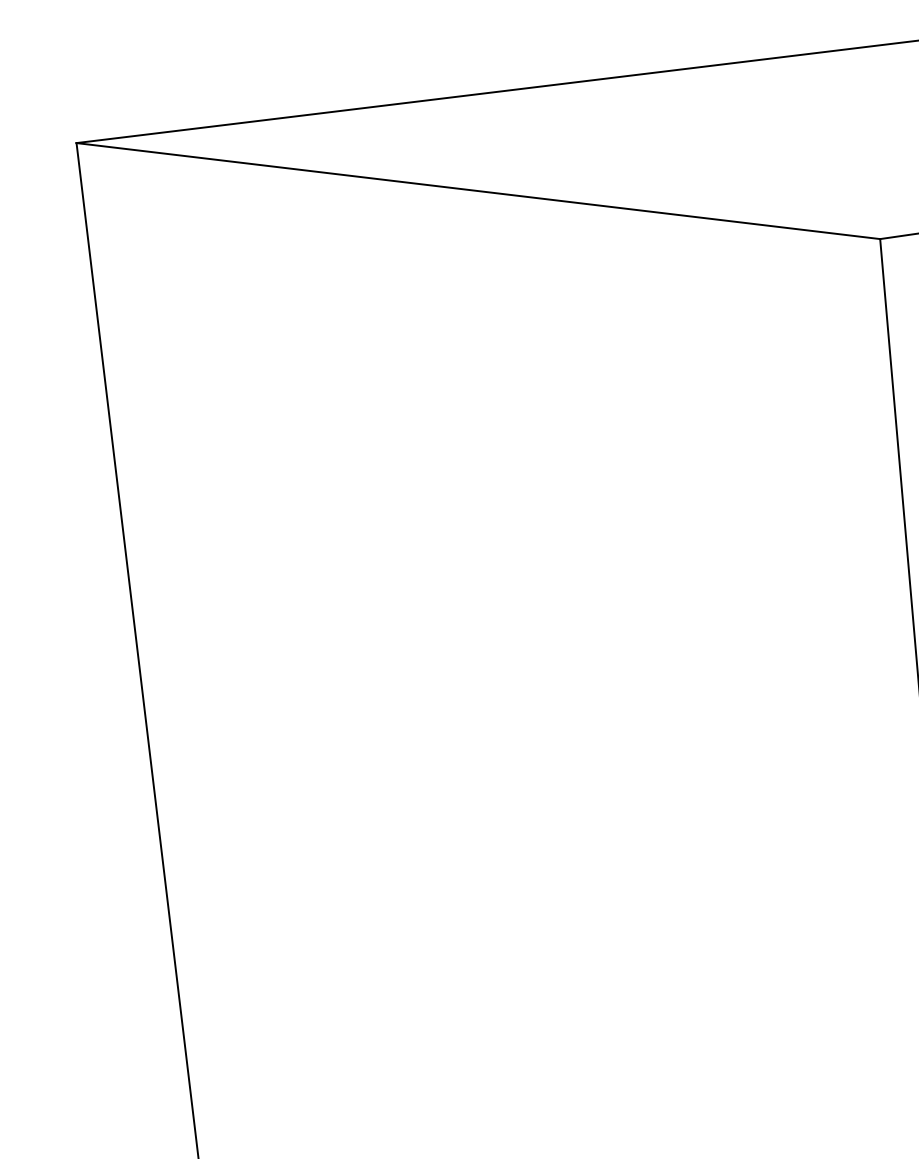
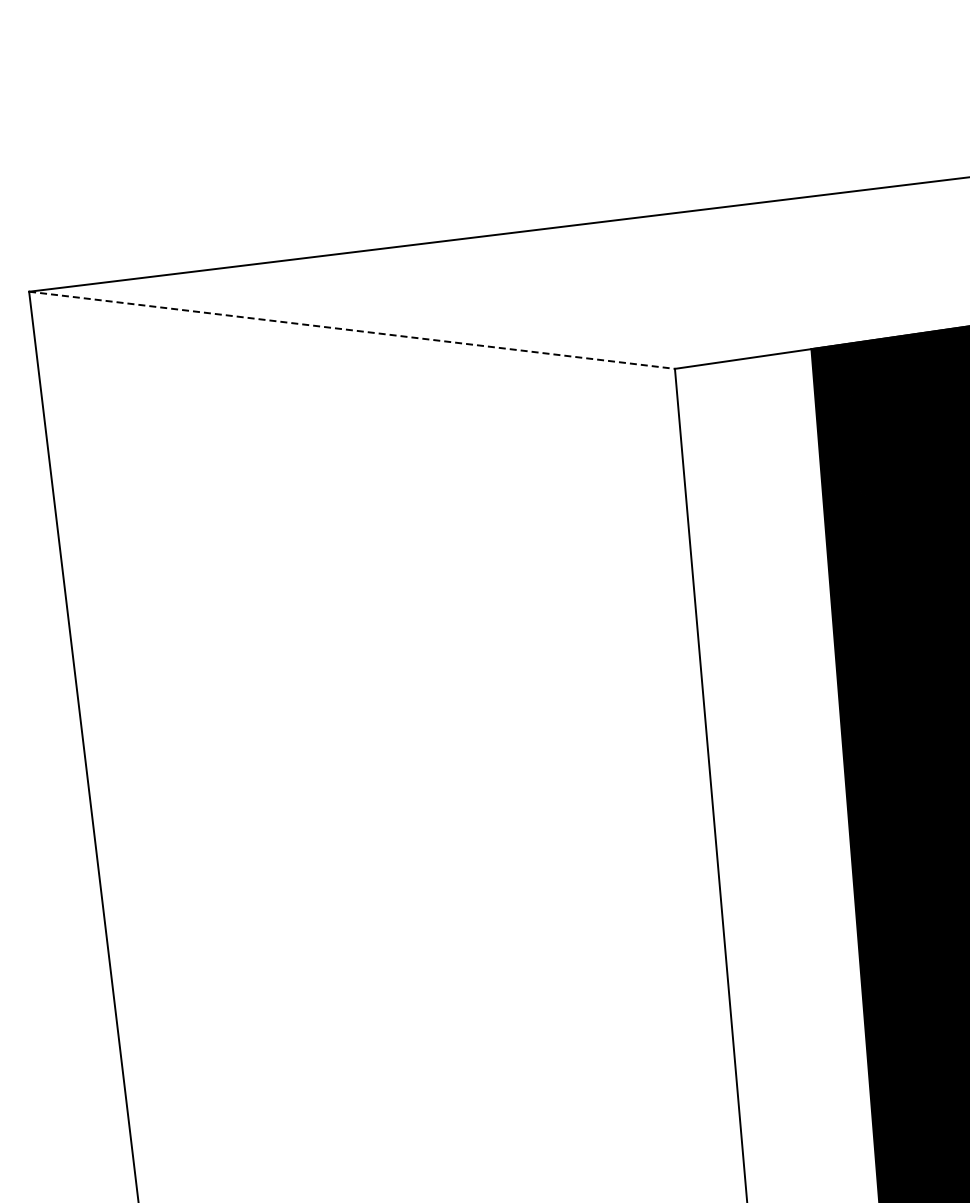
line: (478, 191) -> (352, 330), solid -> dashed

